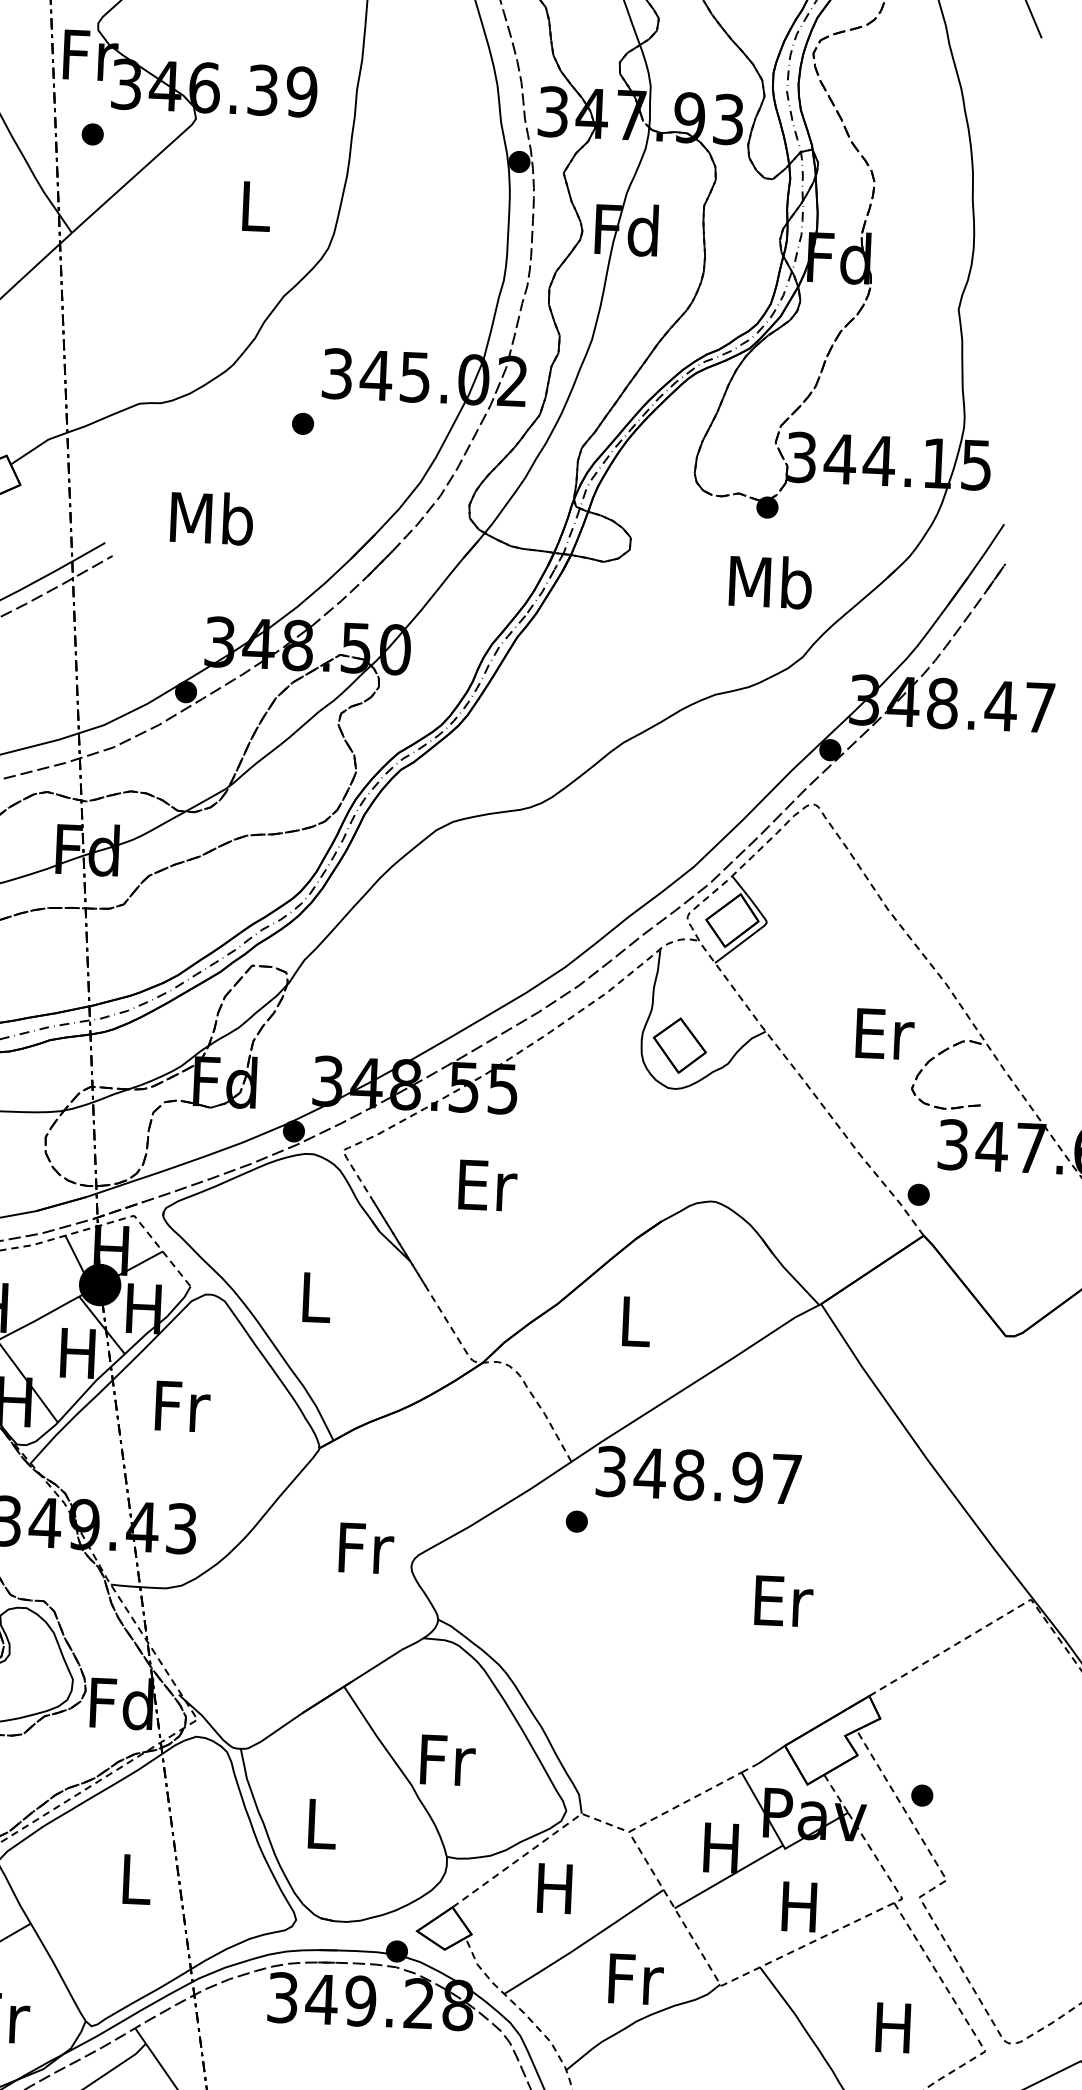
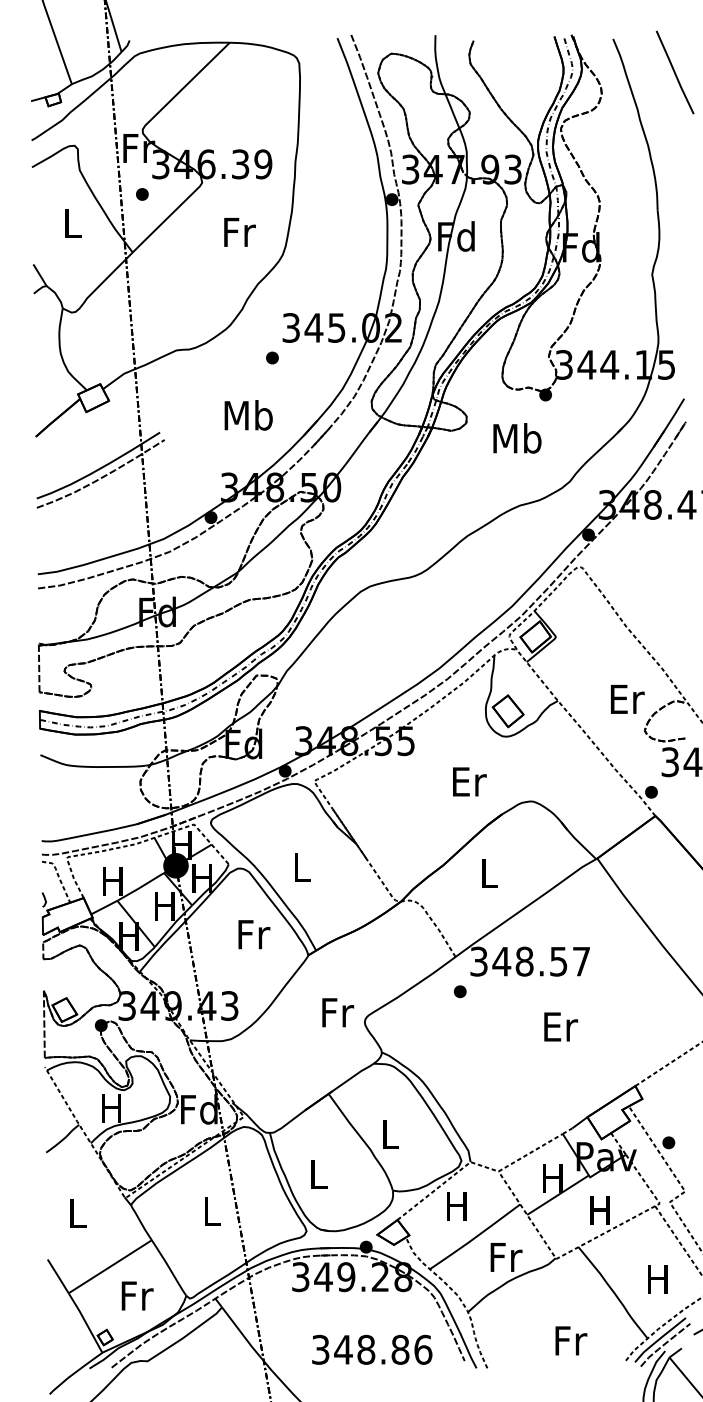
text: (256, 205) -> (239, 231), L -> Fr
text: (211, 518) -> (248, 415), moved
text: (770, 582) -> (517, 438), moved
text: (487, 1184) -> (469, 781), moved
text: (183, 1406) -> (254, 934), moved
text: (747, 1477) -> (558, 961), 348.97 -> 348.57
text: (784, 1600) -> (561, 1026), moved
text: (448, 1758) -> (391, 1133), Fr -> L

